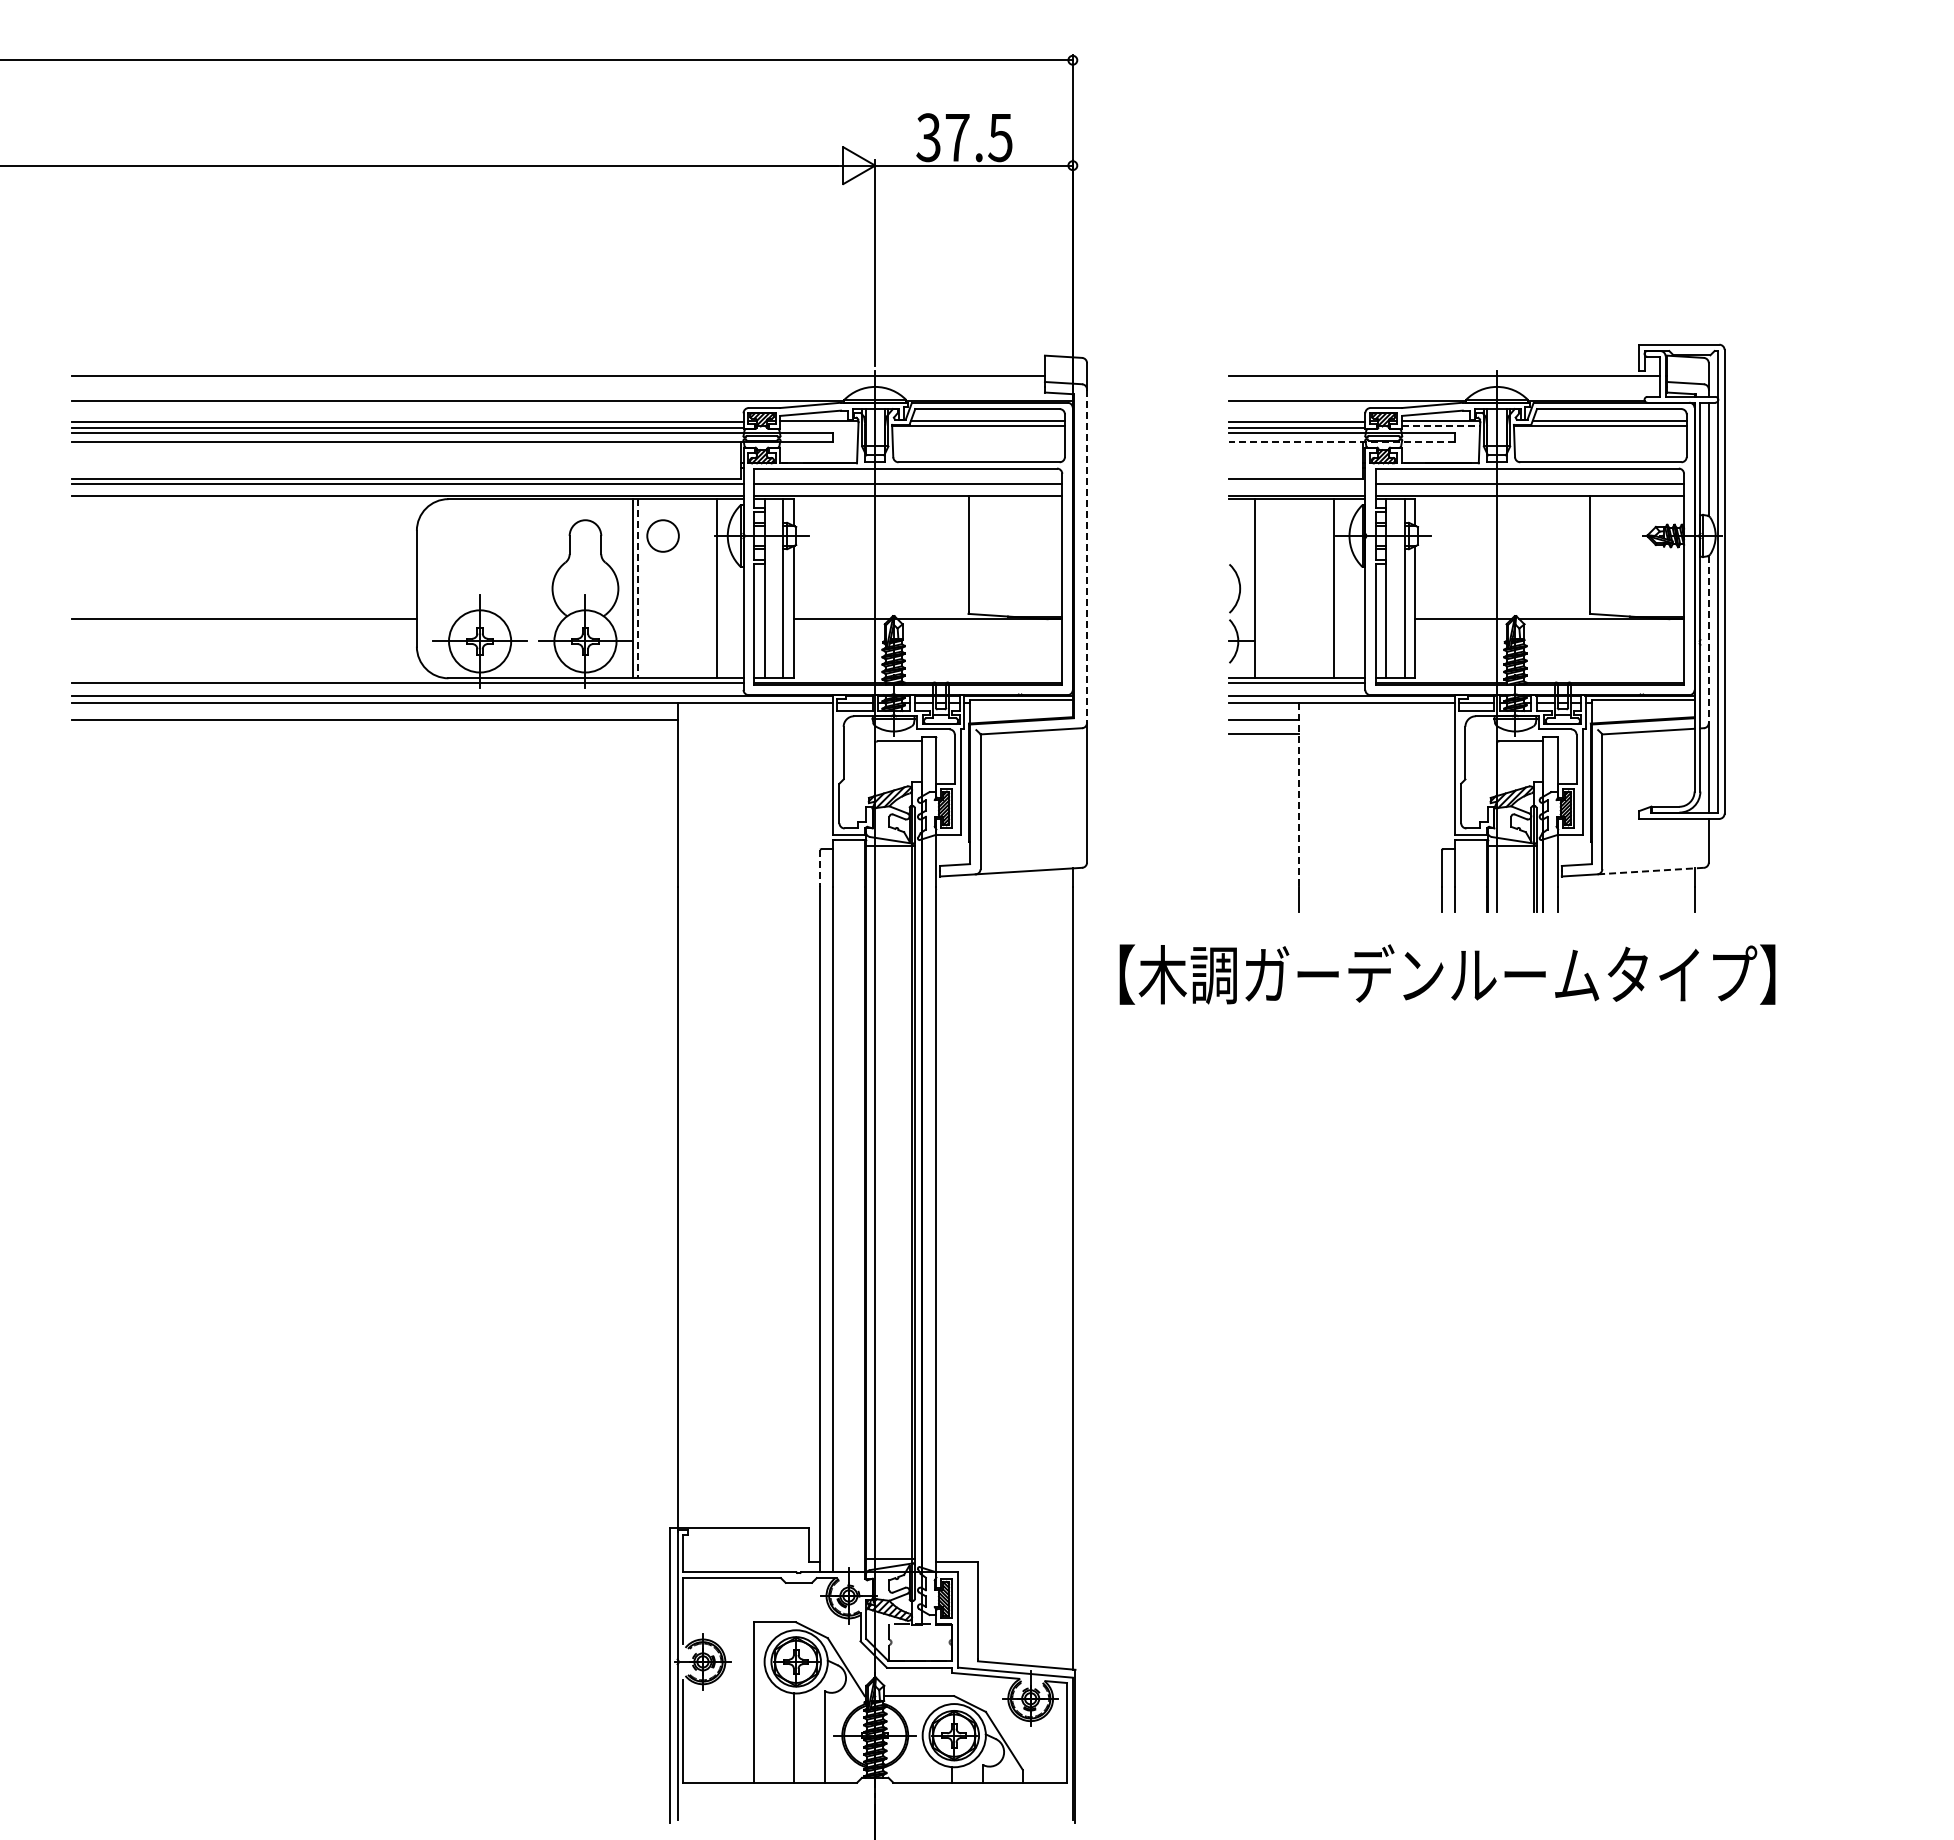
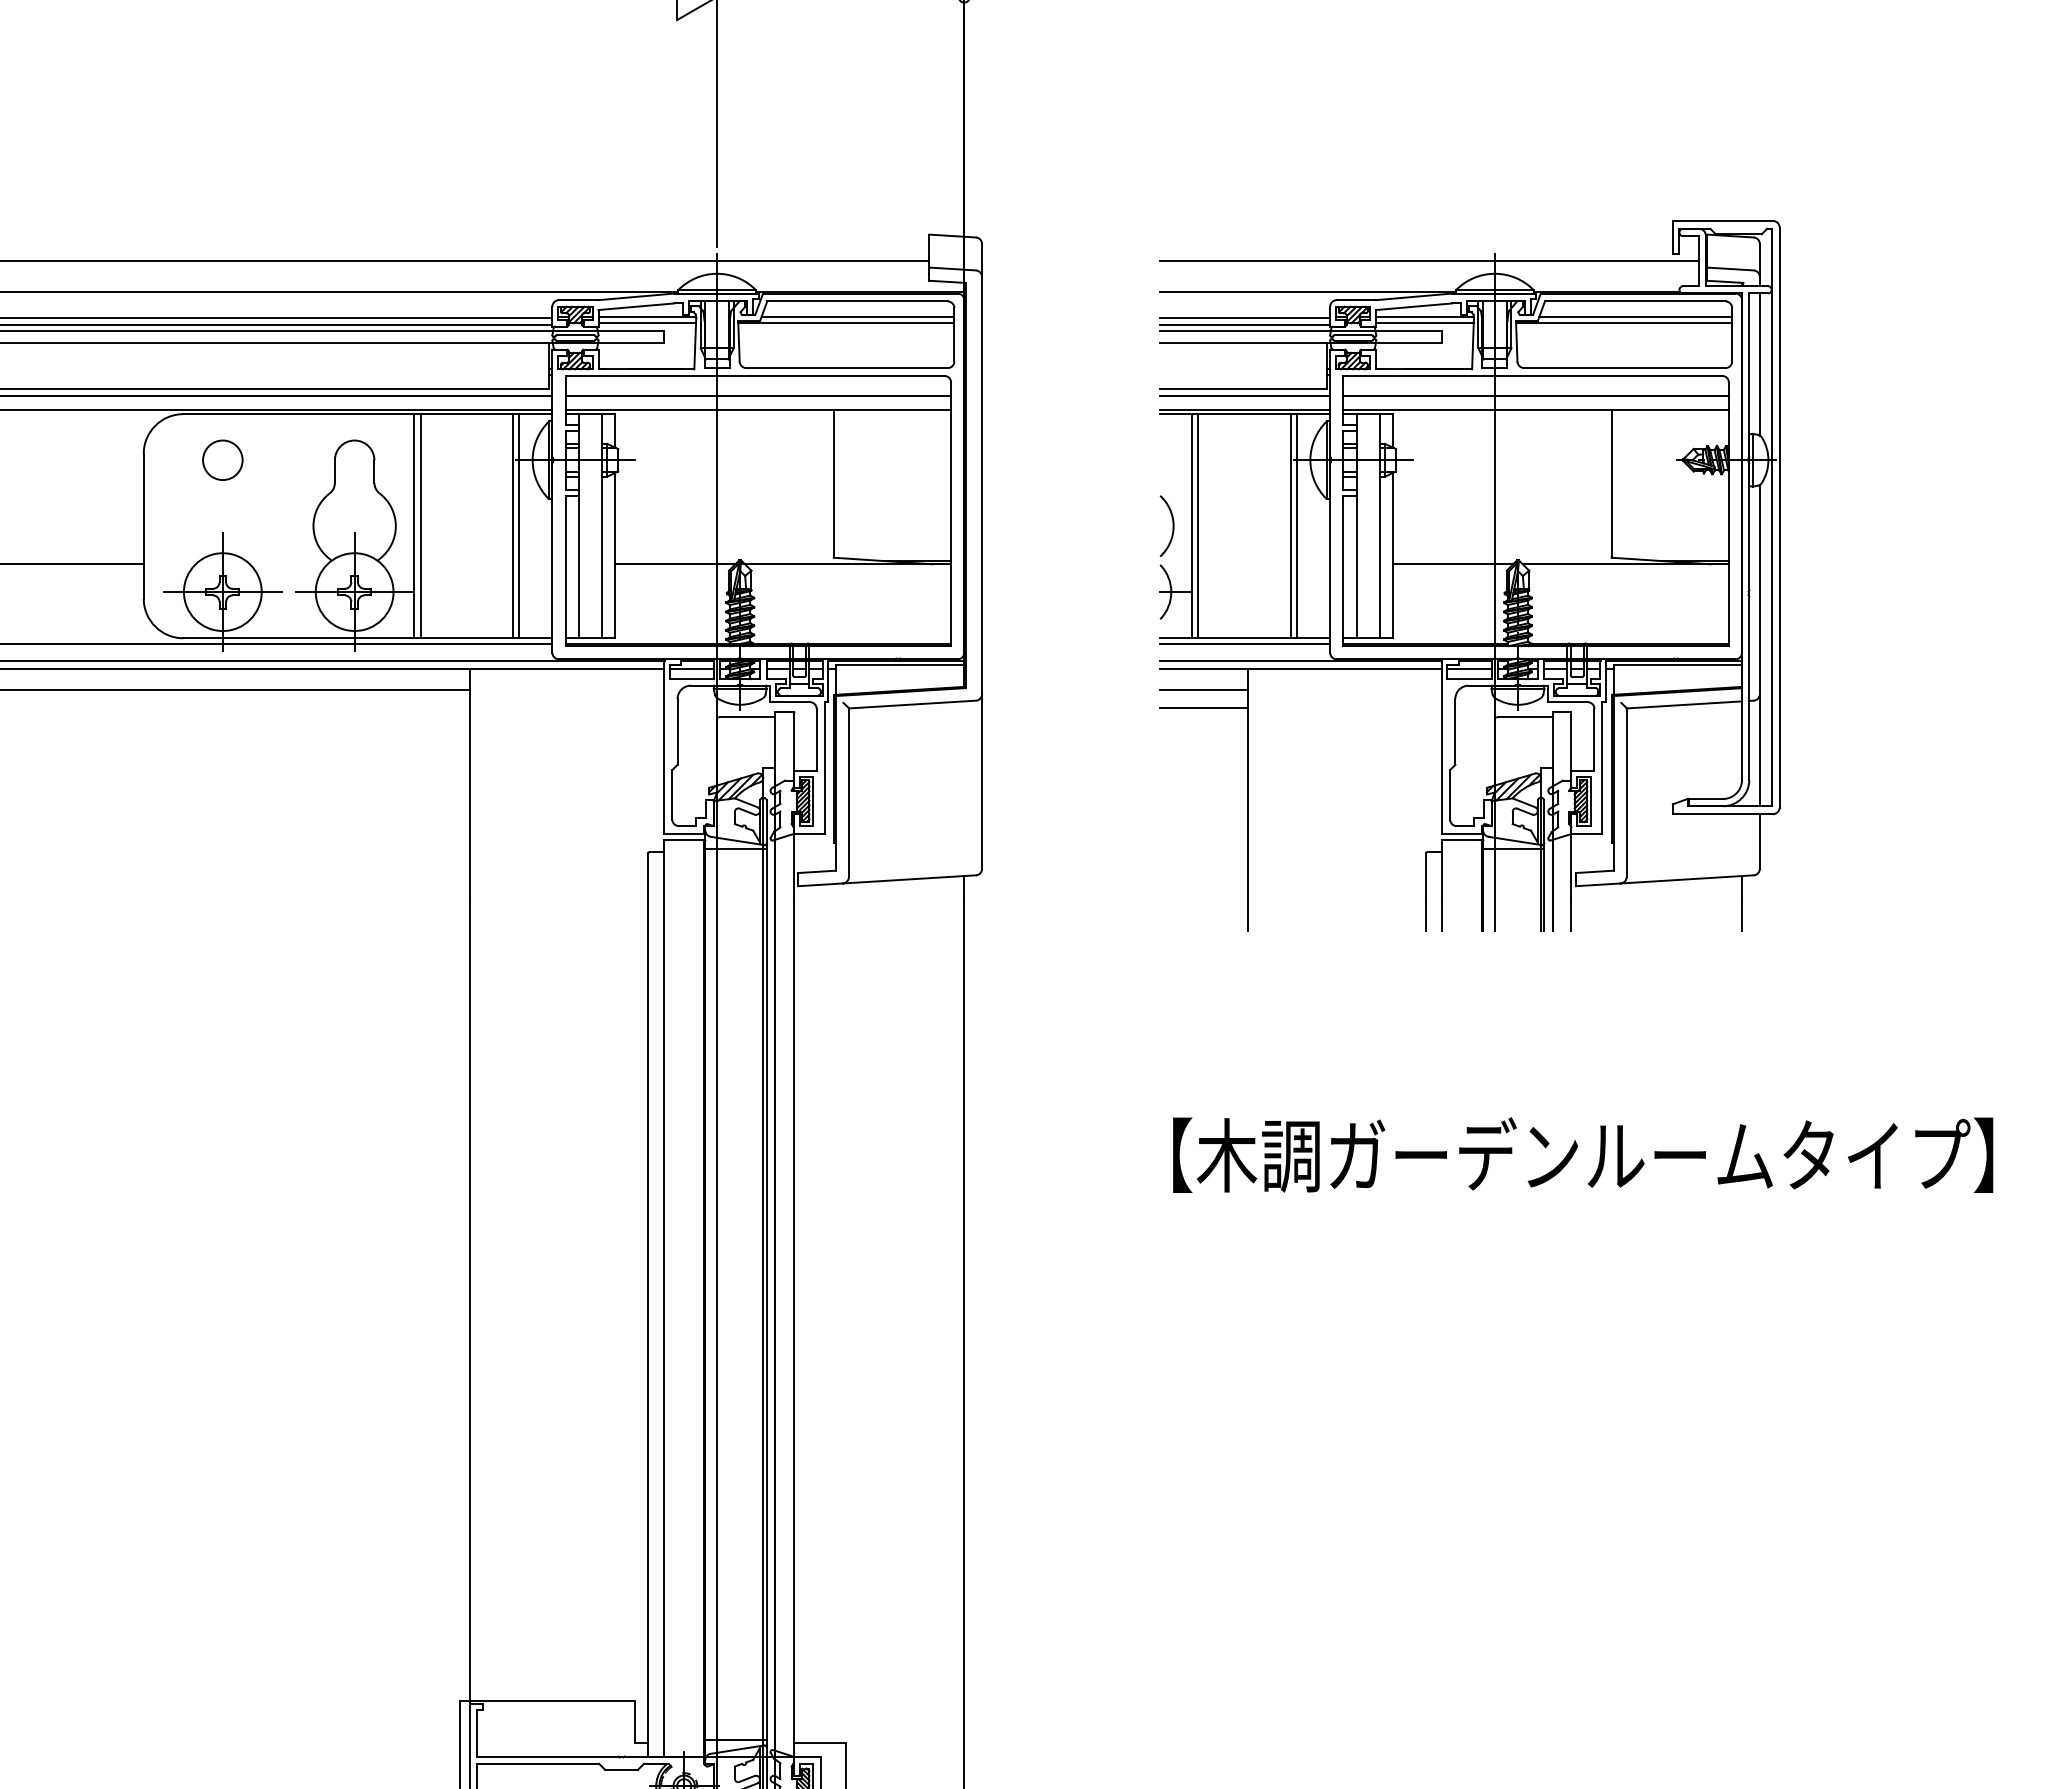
line: (819, 426) -> (647, 323), added
line: (1441, 426) -> (1425, 323), dashed -> solid
line: (1342, 442) -> (1301, 343), dashed -> solid
line: (1297, 484) -> (1245, 395), added
circle: (662, 535) -> (222, 459), moved
line: (1087, 556) -> (982, 485), dashed -> solid
line: (638, 588) -> (420, 525), dashed -> solid
line: (711, 588) -> (512, 525), added
line: (1259, 588) -> (1197, 525), added
line: (1338, 588) -> (1296, 525), added
line: (1708, 639) -> (1759, 589), dashed -> solid
line: (1299, 795) -> (1247, 784), dashed -> solid
line: (819, 868) -> (647, 876), dashed -> solid
line: (1650, 871) -> (1686, 879), dashed -> solid
text: (1447, 974) -> (1583, 1155), moved

